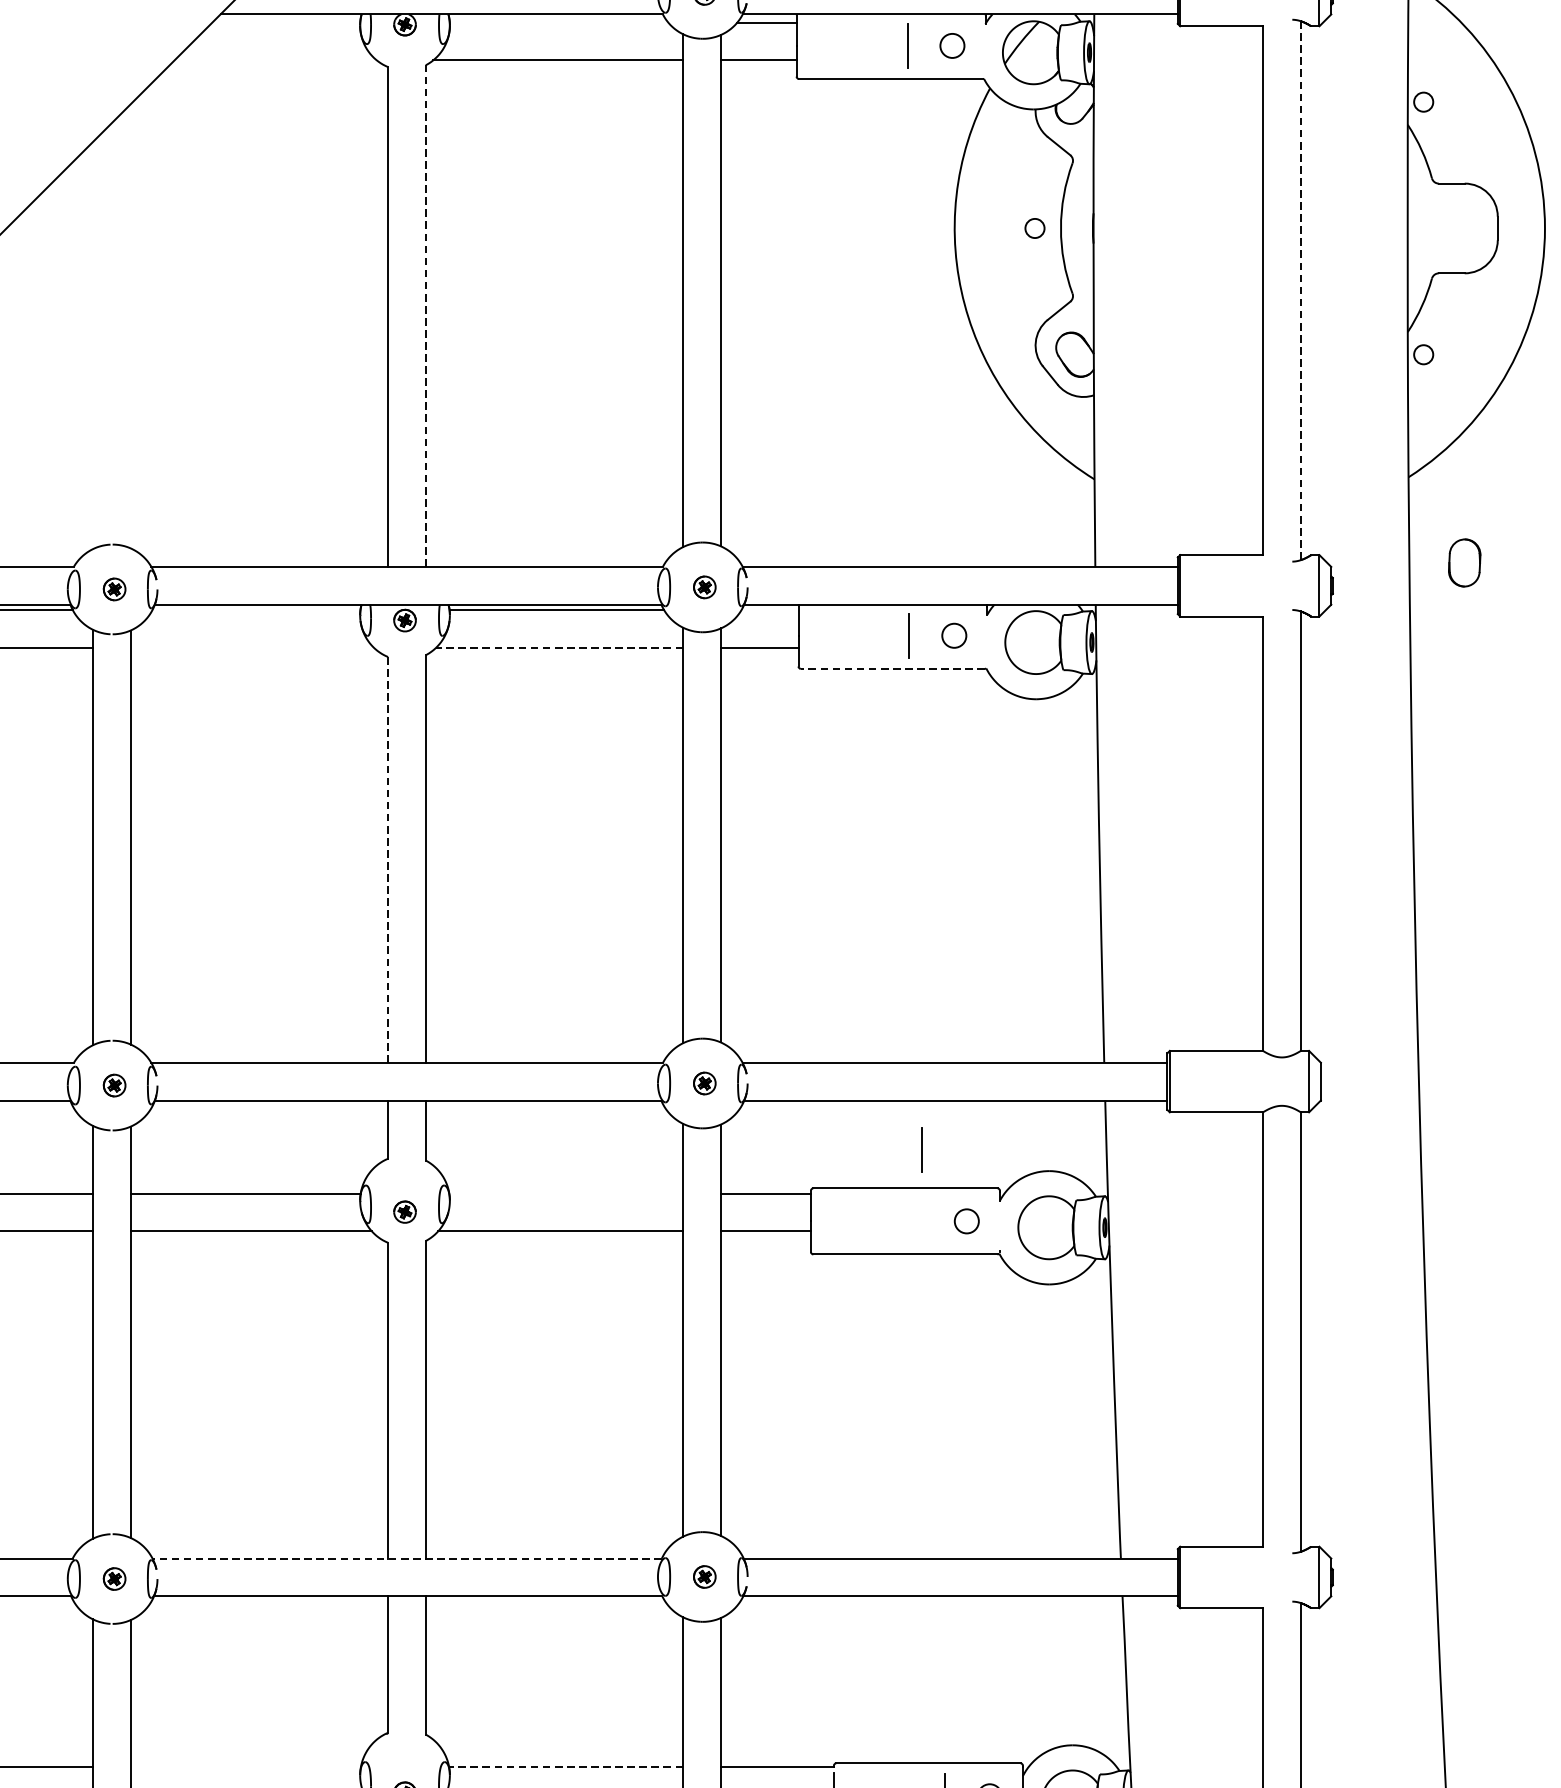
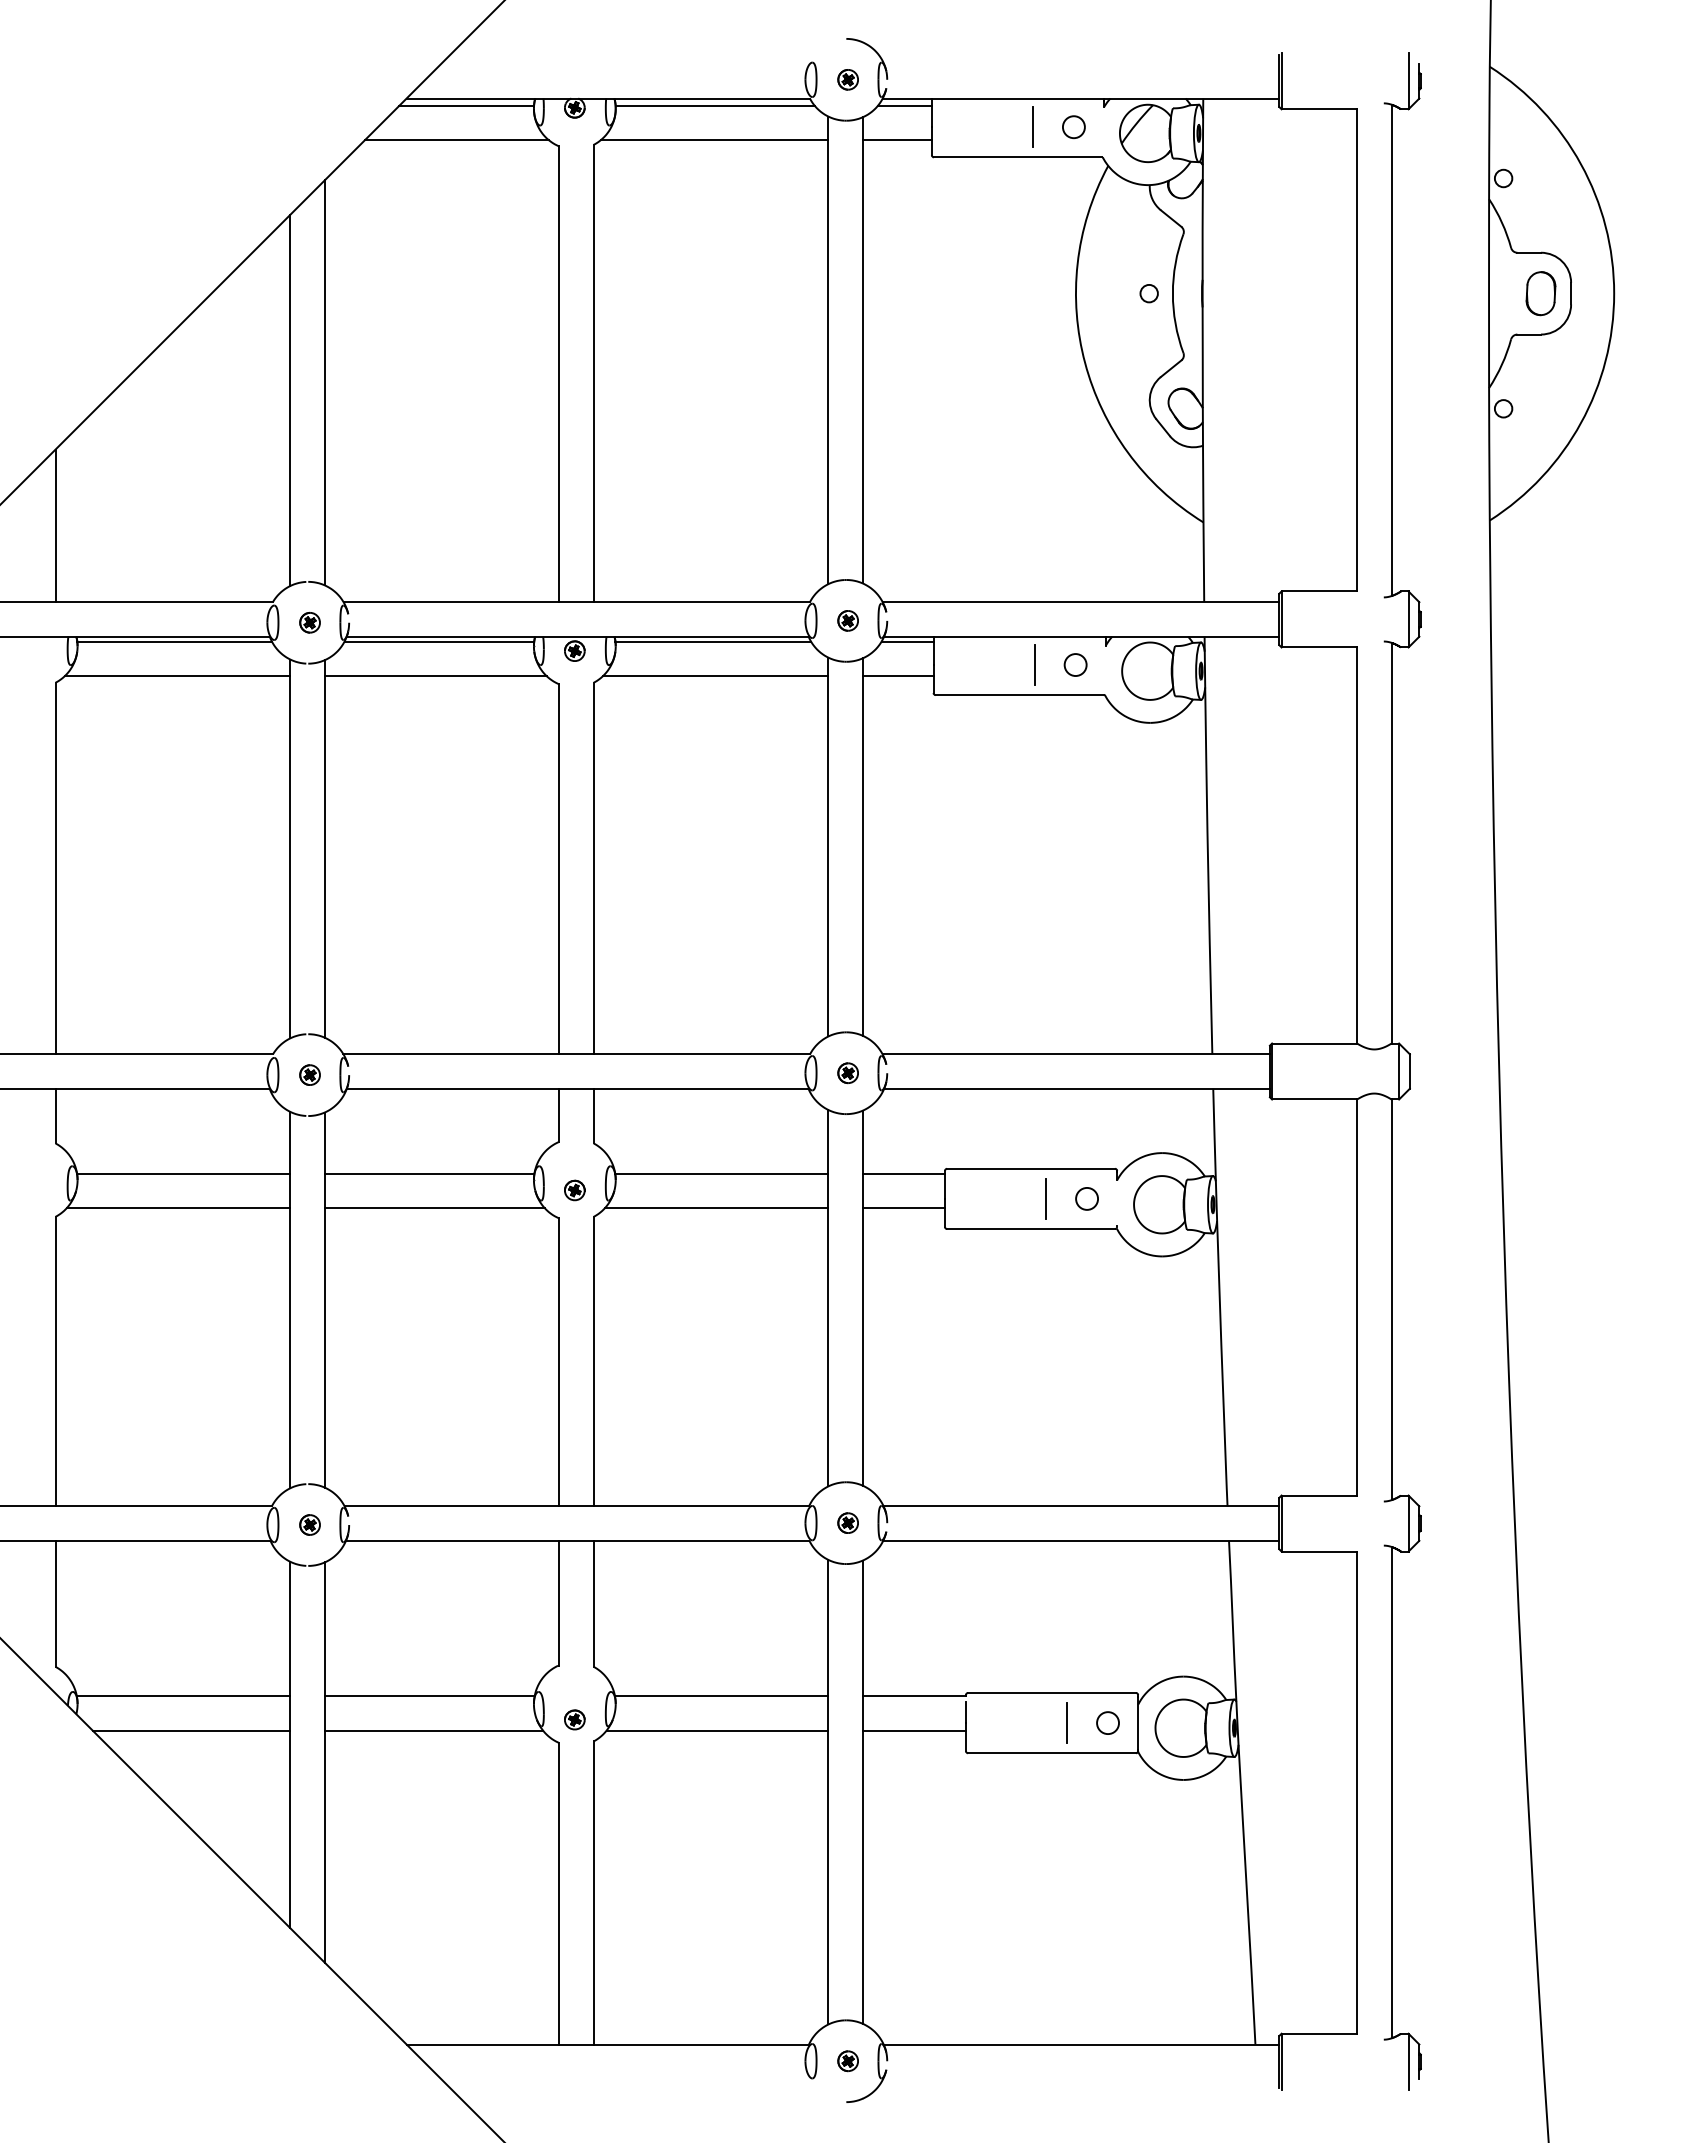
line: (286, 22) -> (466, 105), added
line: (558, 22) -> (714, 105), added
line: (275, 60) -> (456, 140), added
line: (1300, 290) -> (1391, 350), dashed -> solid
line: (425, 316) -> (593, 373), dashed -> solid
line: (130, 325) -> (324, 382), added
line: (93, 345) -> (290, 400), added
part: (1464, 562) -> (1540, 293), moved
line: (256, 609) -> (439, 641), added
line: (769, 609) -> (907, 641), added
line: (252, 648) -> (435, 676), added
line: (559, 648) -> (715, 676), dashed -> solid
line: (892, 669) -> (1019, 695), dashed -> solid
line: (388, 860) -> (559, 869), dashed -> solid
line: (921, 1149) -> (1045, 1198), moved
line: (565, 1193) -> (721, 1173), added
line: (406, 1558) -> (576, 1506), dashed -> solid
line: (245, 1767) -> (429, 1696), added
line: (565, 1767) -> (721, 1696), dashed -> solid

